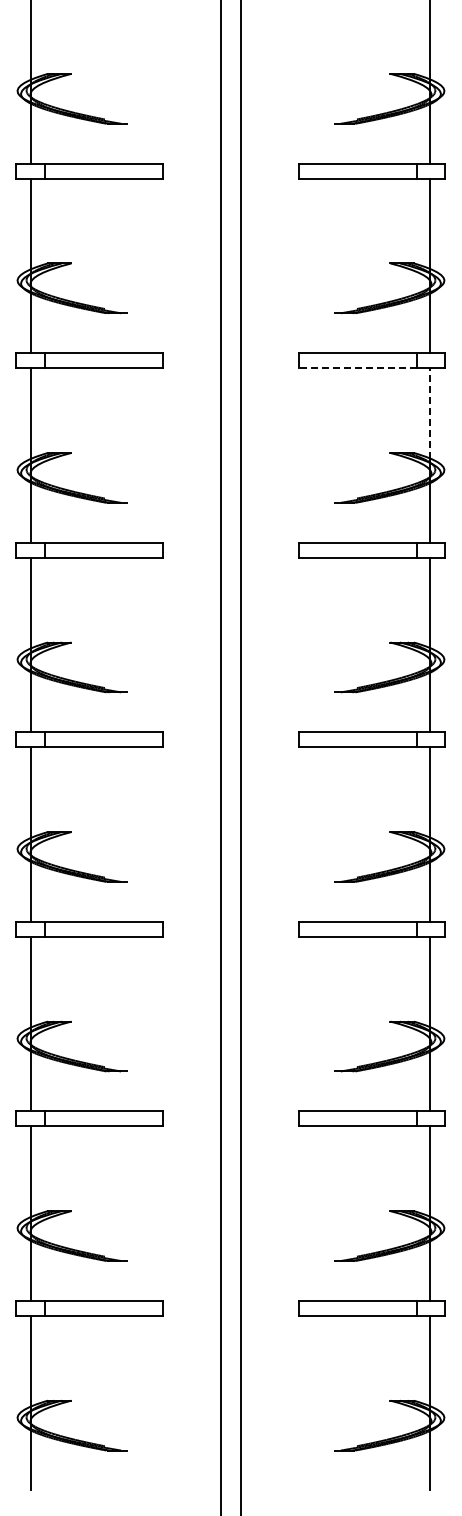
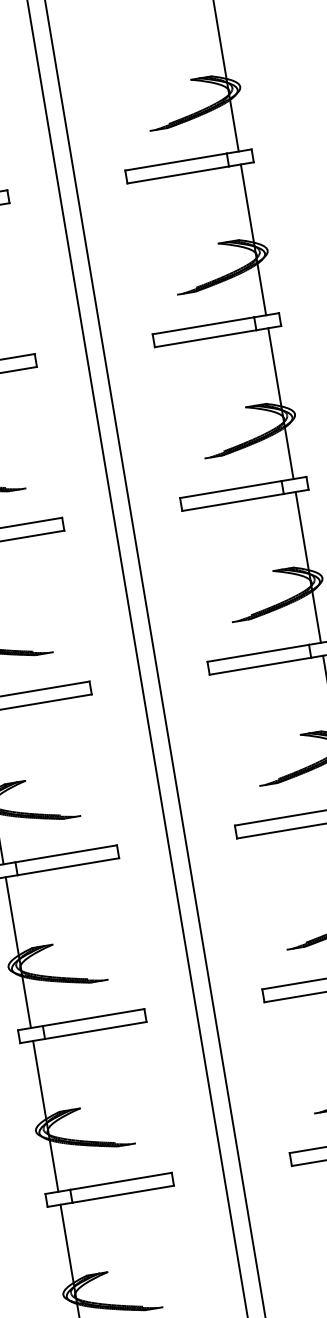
line: (357, 368) -> (205, 339), dashed -> solid
line: (430, 412) -> (274, 366), dashed -> solid

